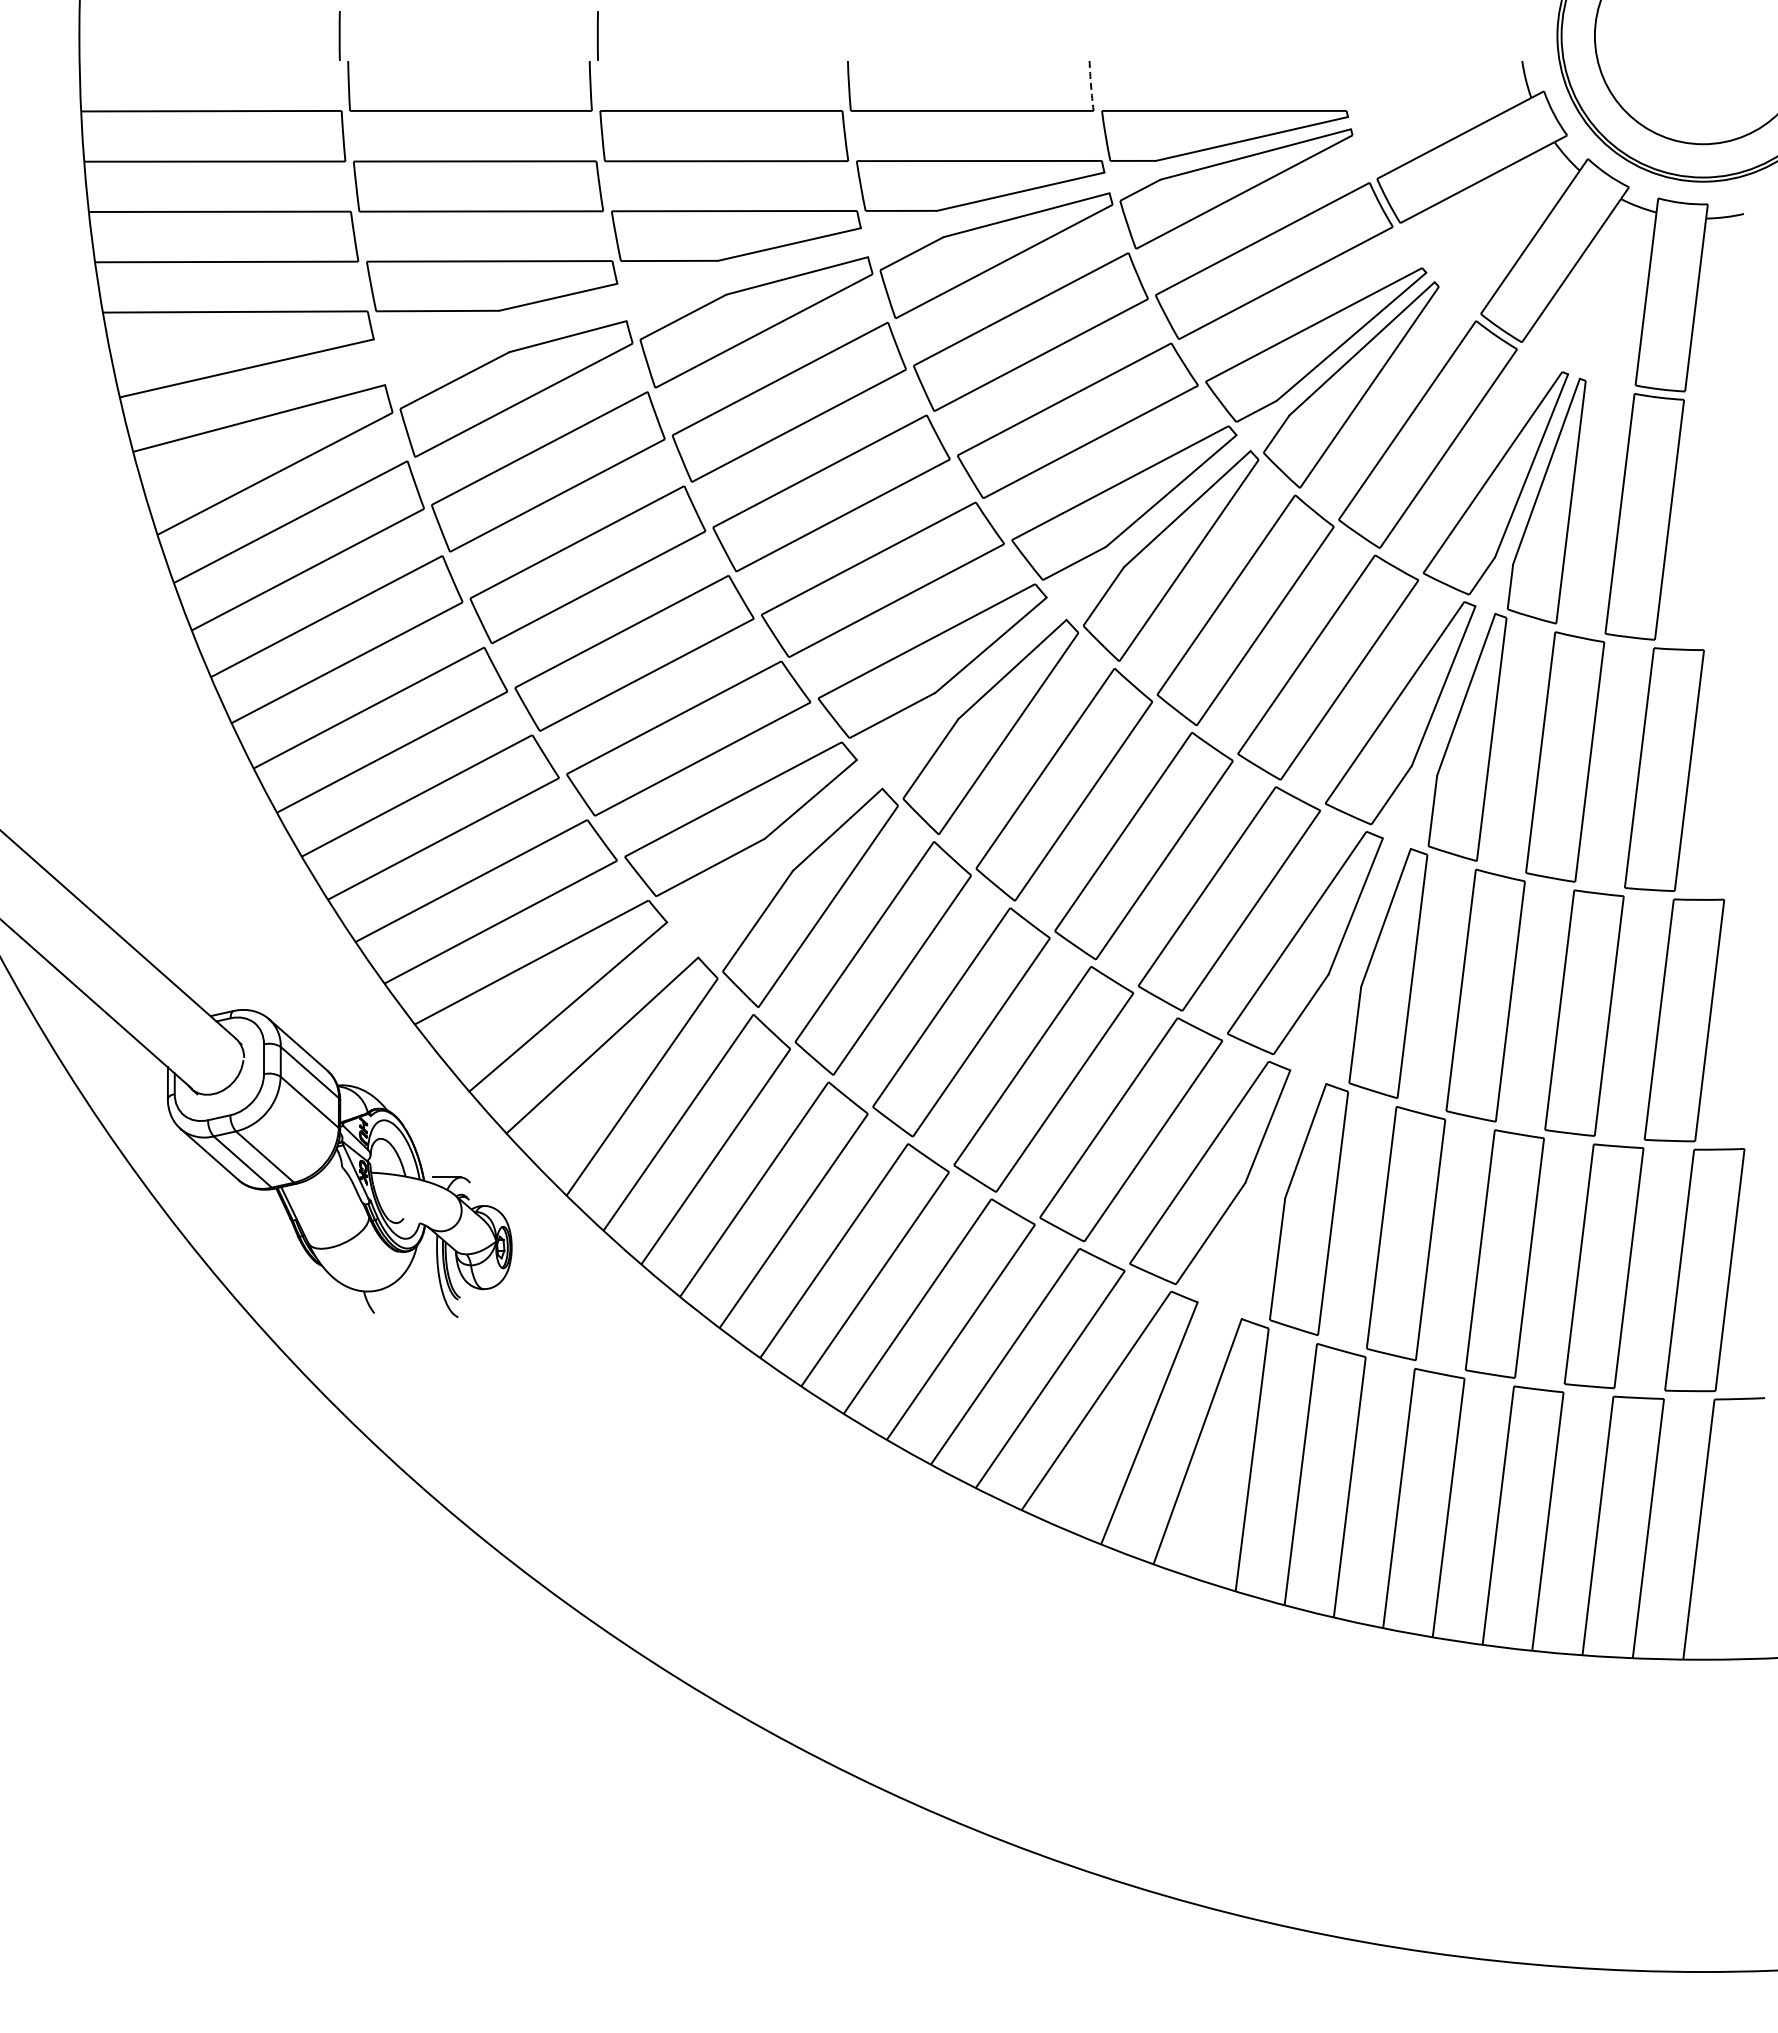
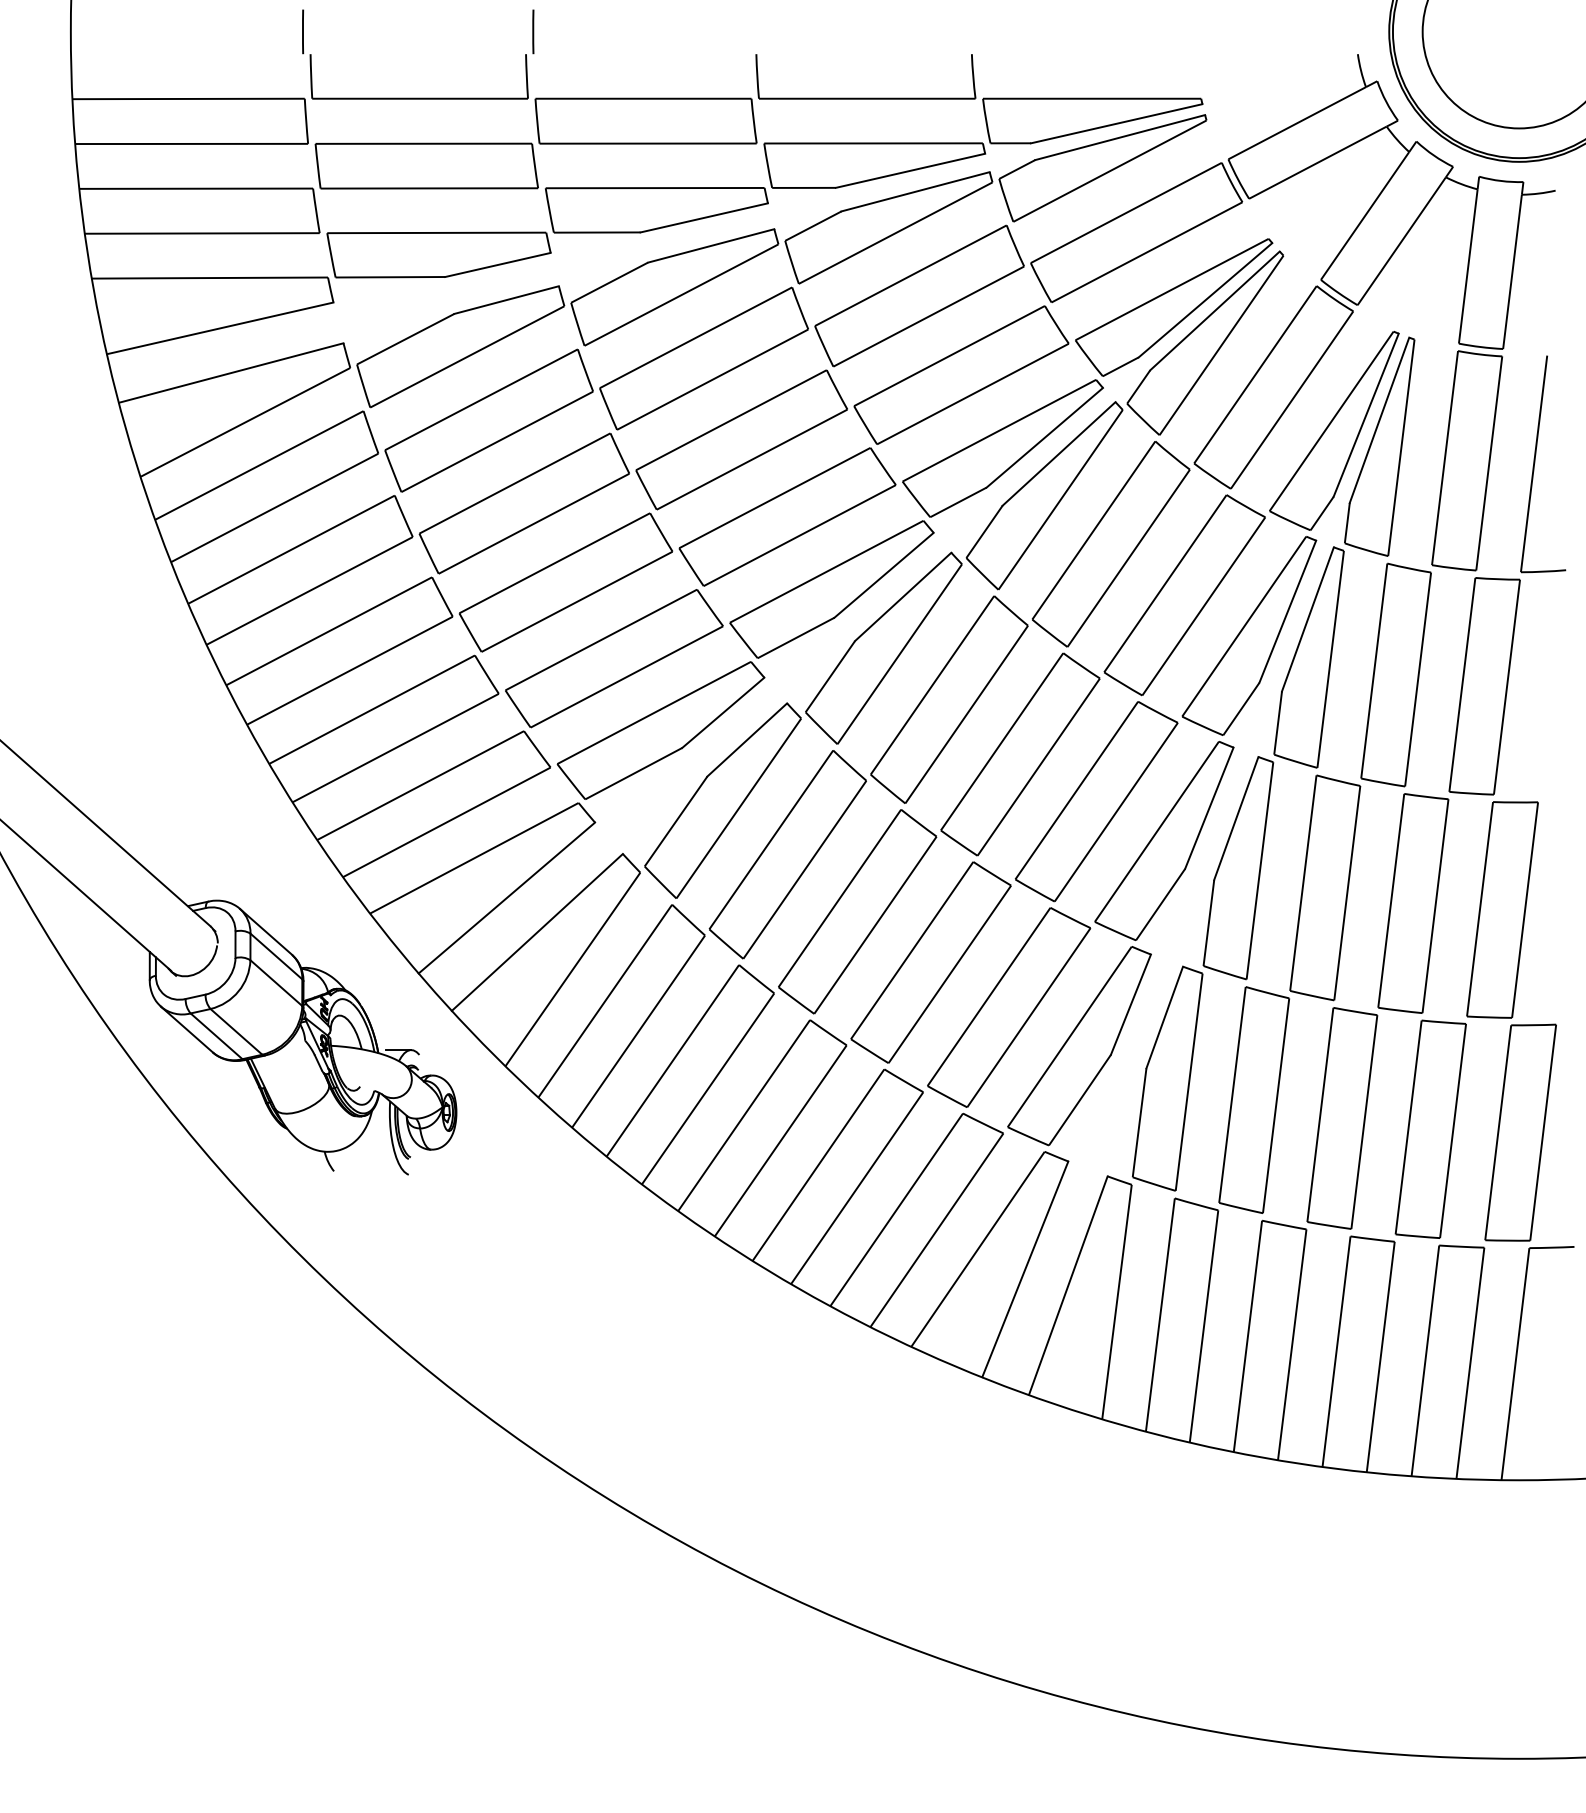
arc: (1091, 86) -> (973, 76), dashed -> solid
part: (1721, 517) -> (1535, 461), added

